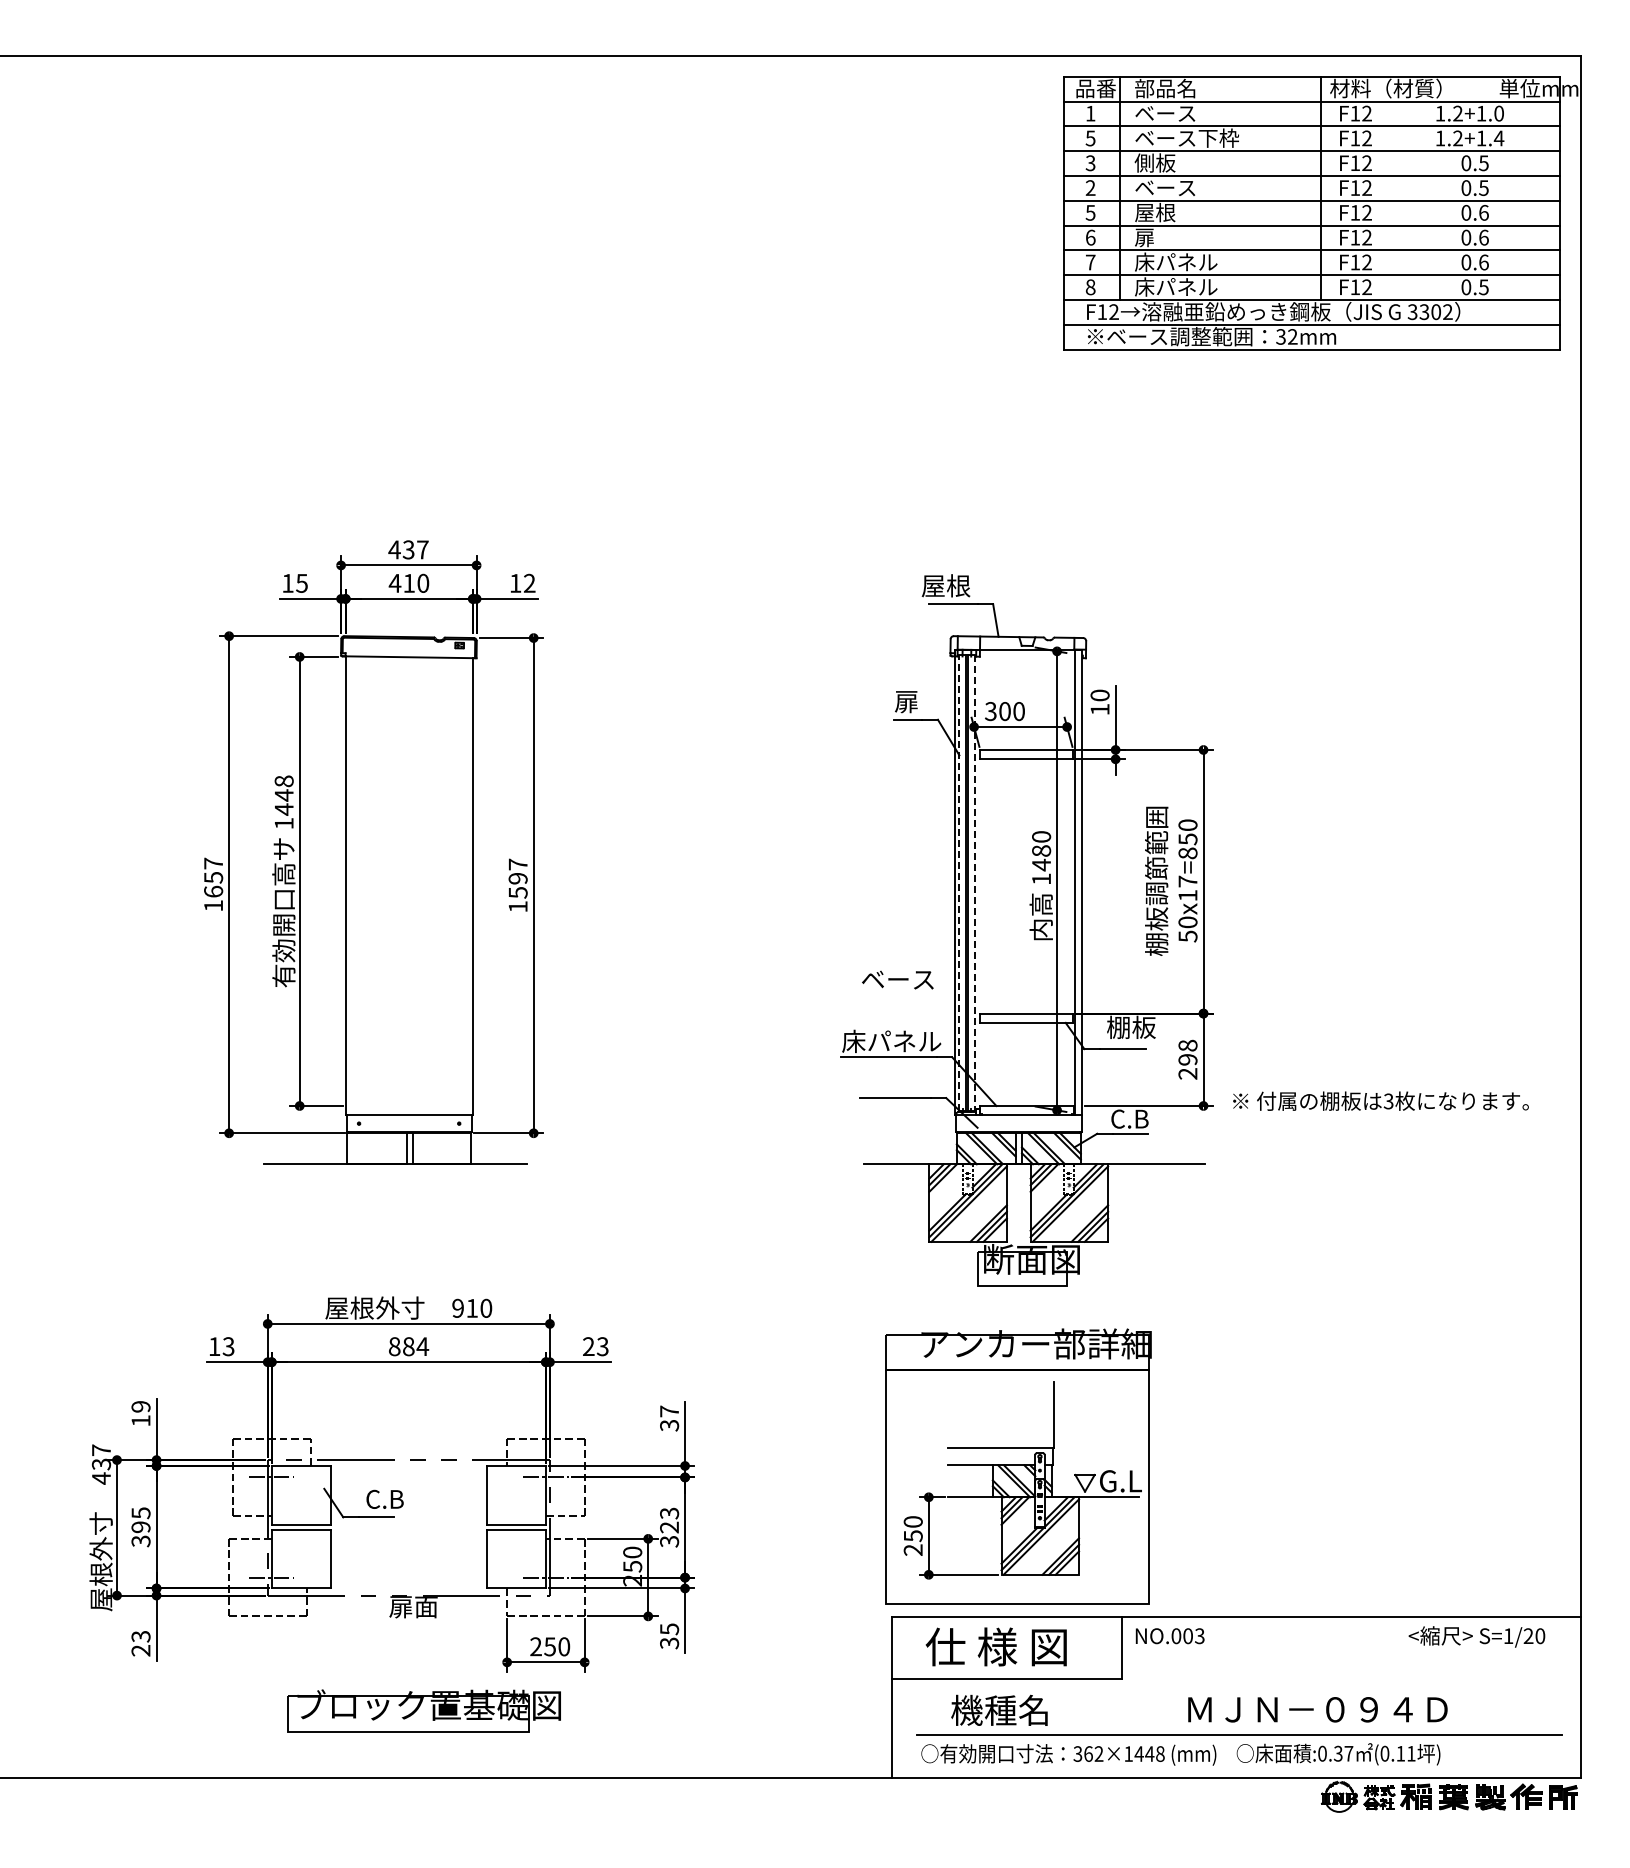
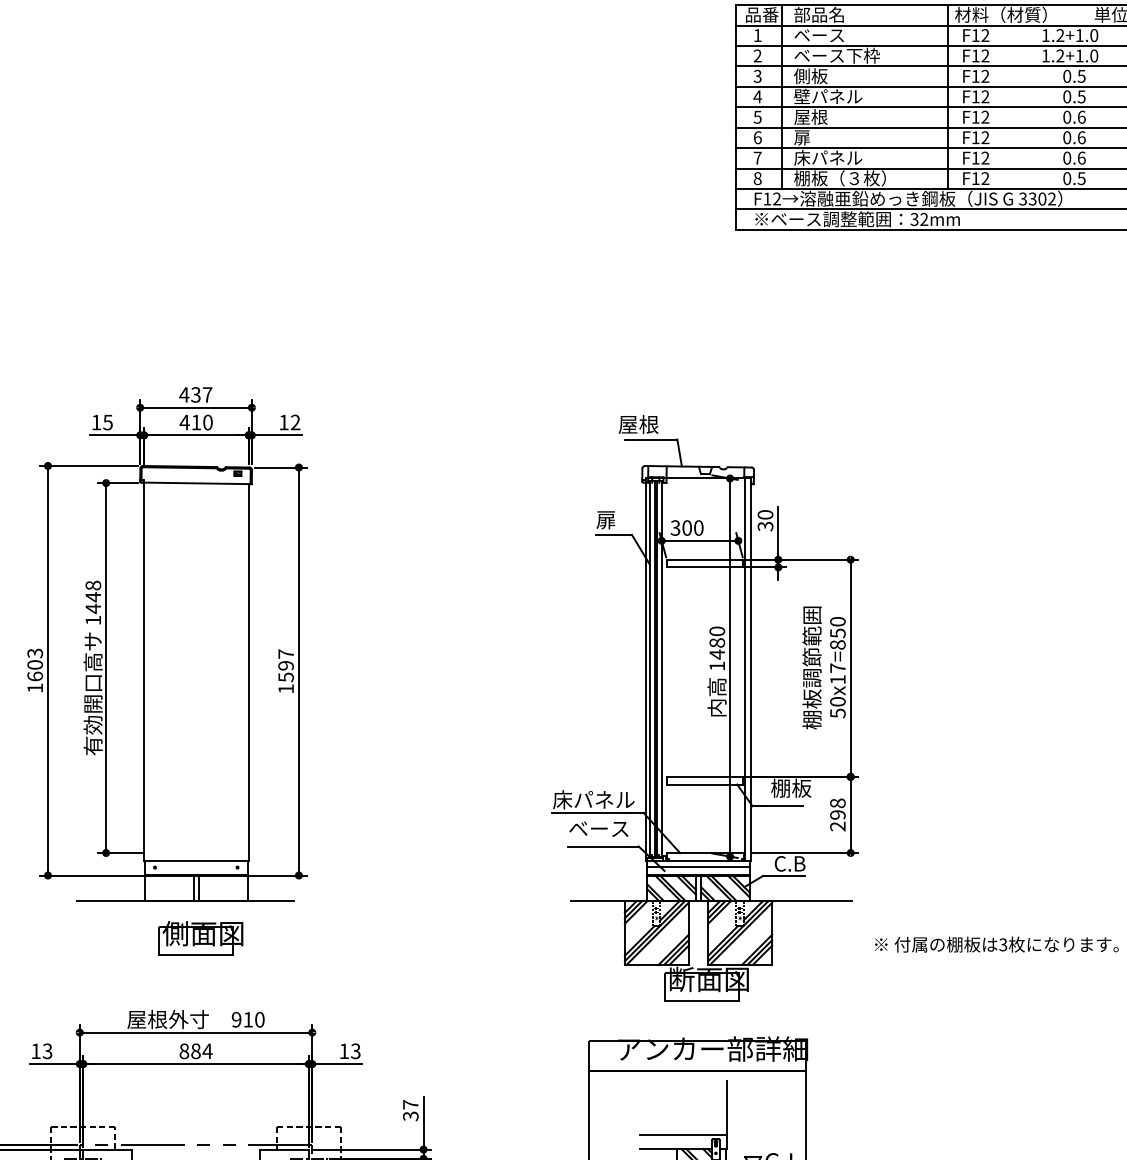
text: (1090, 138) -> (757, 56), 5 -> 2
text: (1498, 138) -> (1093, 56), 1.2+1.4 -> 1.2+1.0
text: (1090, 187) -> (757, 96), 2 -> 4
text: (1175, 187) -> (827, 96), ベース -> 壁パネル
text: (1190, 286) -> (839, 177), 床パネル -> 棚板（３枚）
text: (1099, 709) -> (765, 526), 10 -> 30
text: (213, 870) -> (35, 659), 1657 -> 1603
line: (959, 882) -> (649, 668), dashed -> solid
line: (974, 883) -> (662, 669), dashed -> solid
text: (897, 979) -> (598, 828), moved
text: (1380, 1100) -> (996, 944), moved
line: (1018, 1122) -> (698, 866), added
part: (414, 1209) -> (200, 938), added
text: (588, 1346) -> (344, 1051), 23 -> 13

